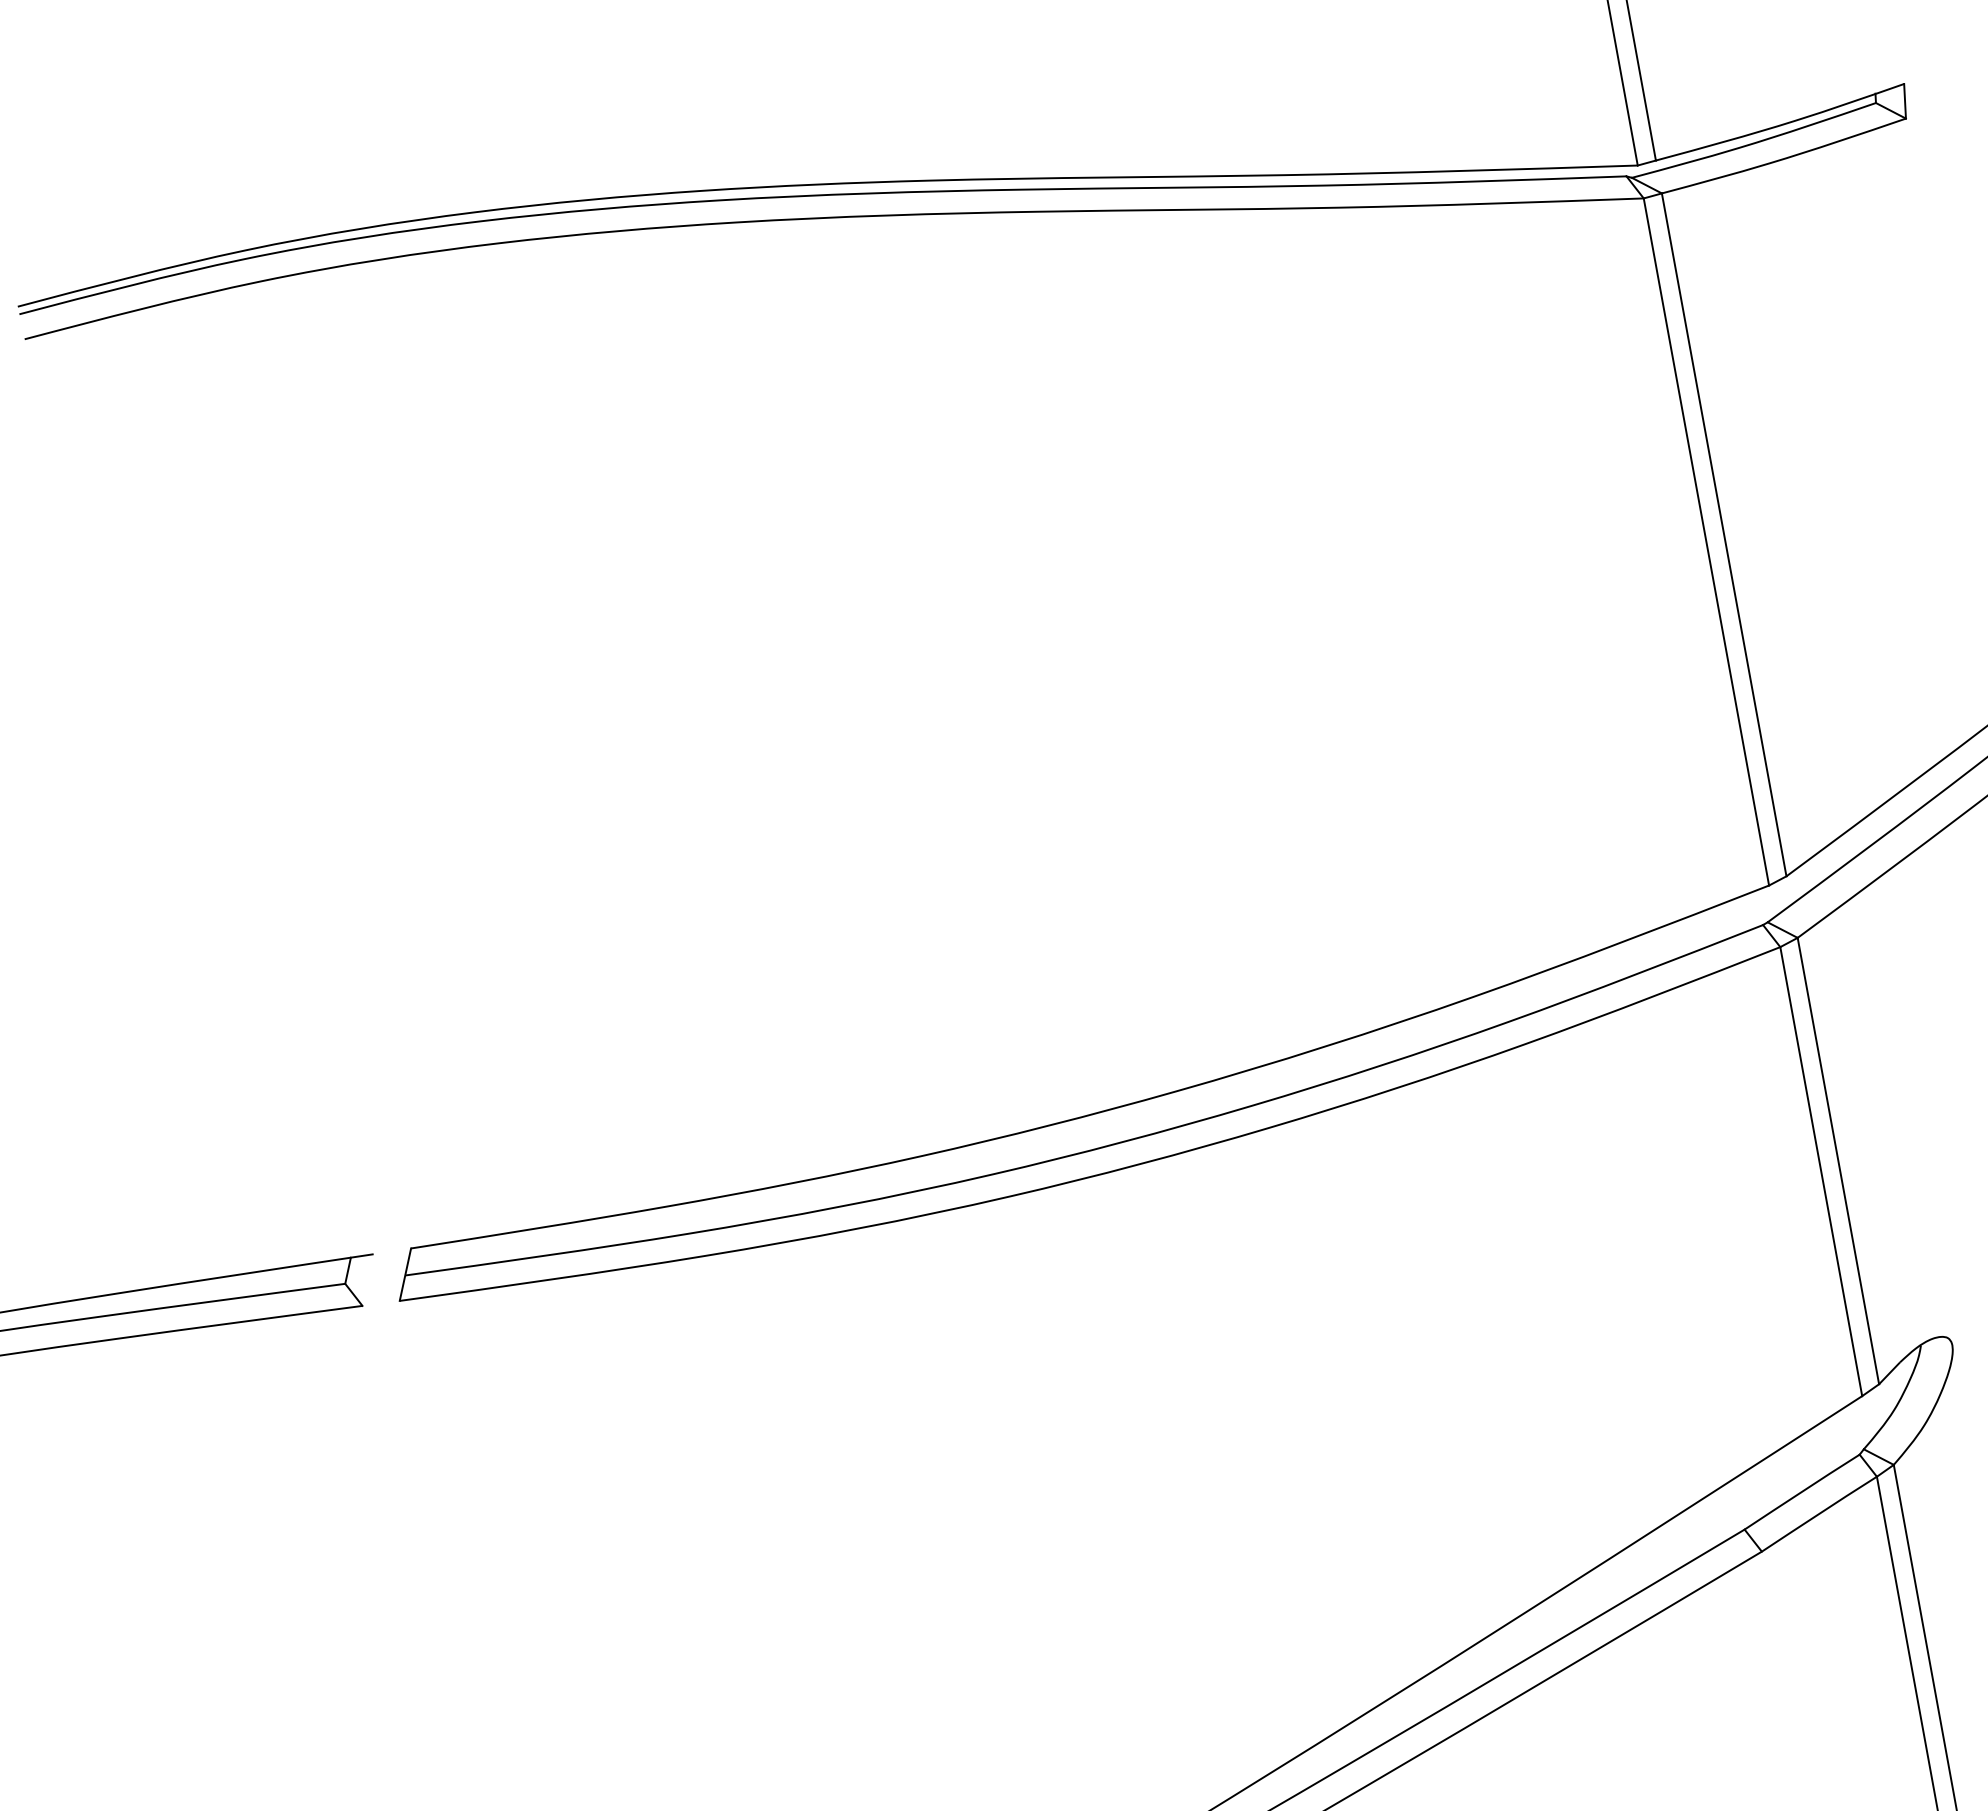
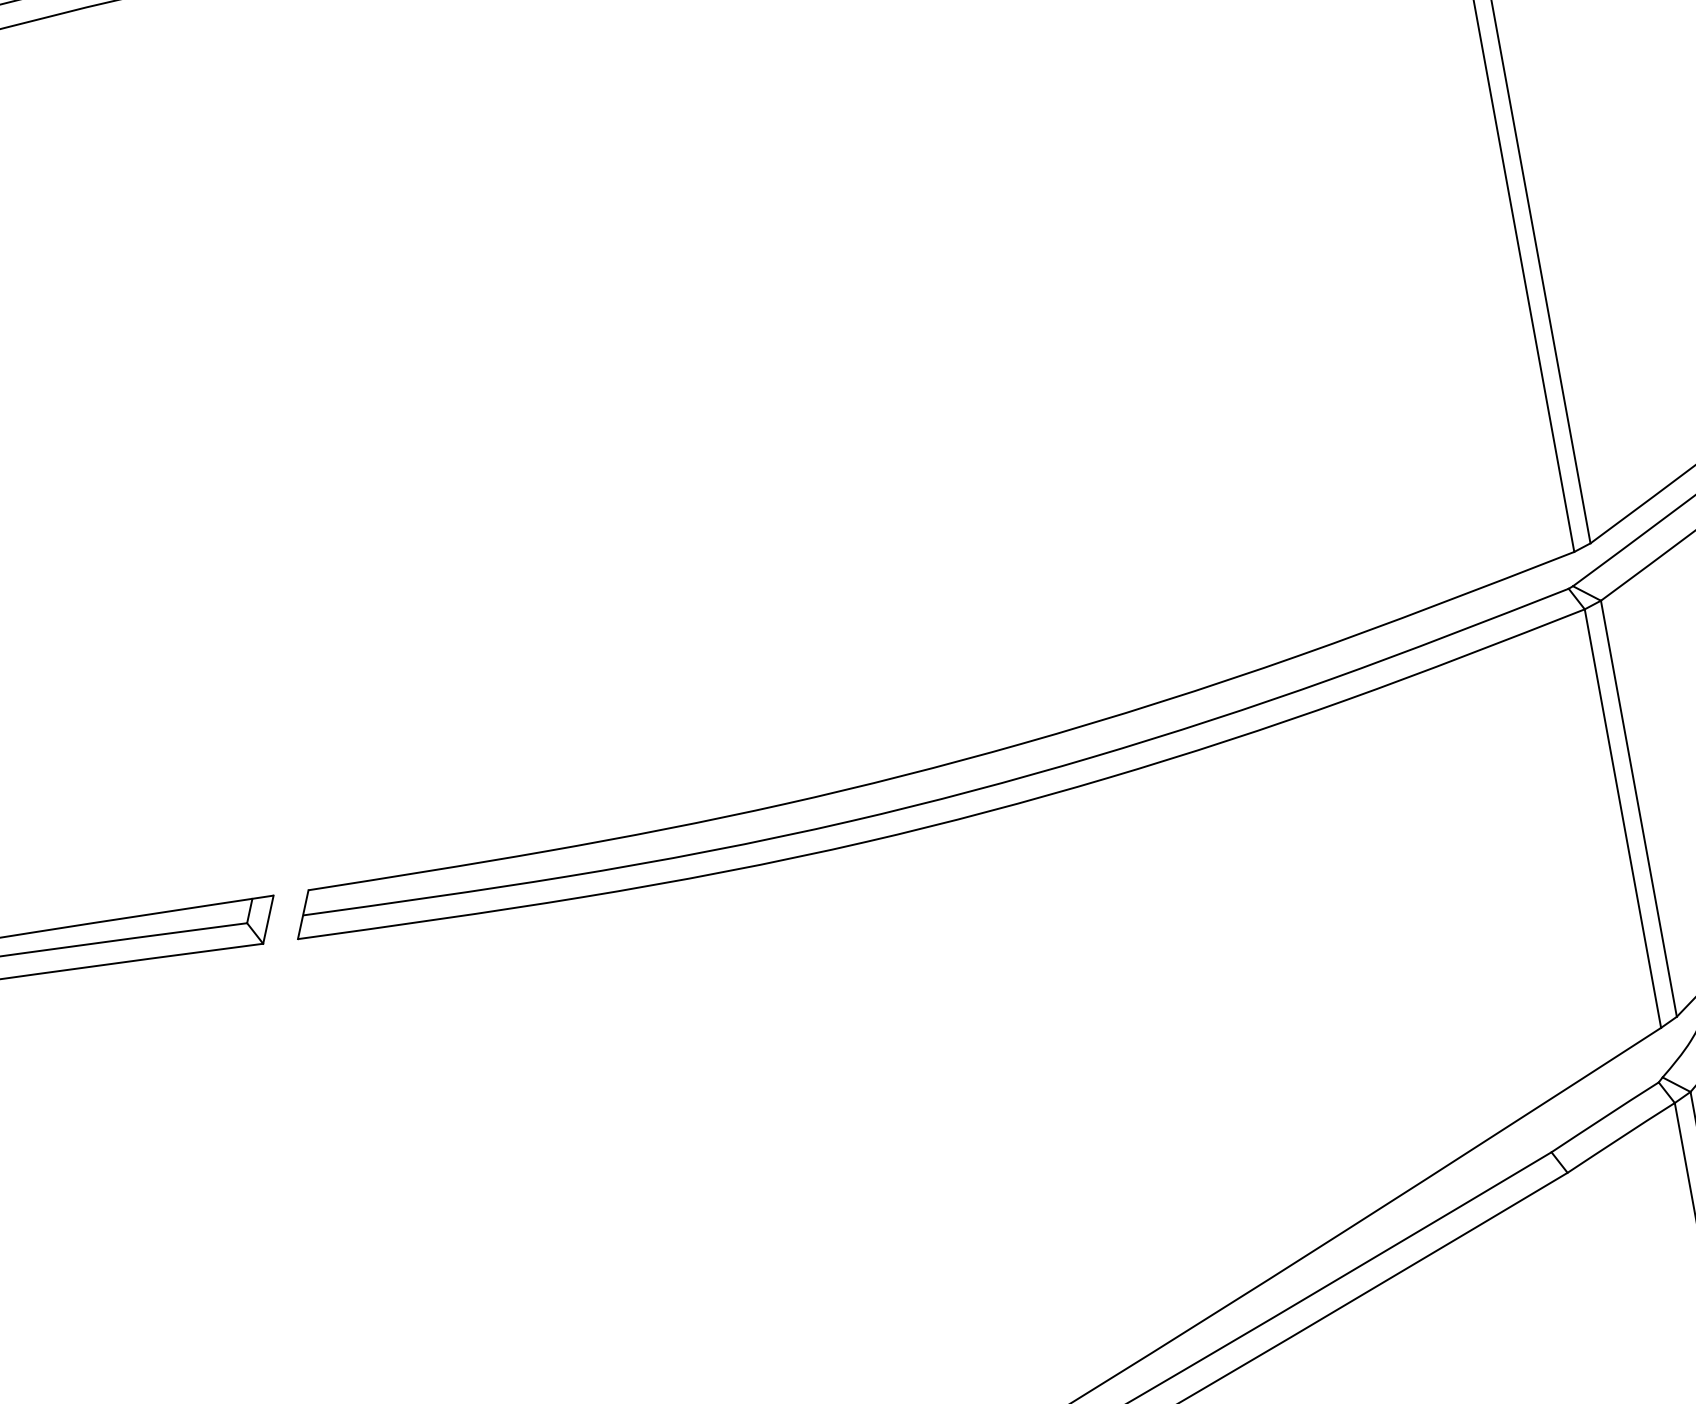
line: (367, 1279) -> (267, 919), added

